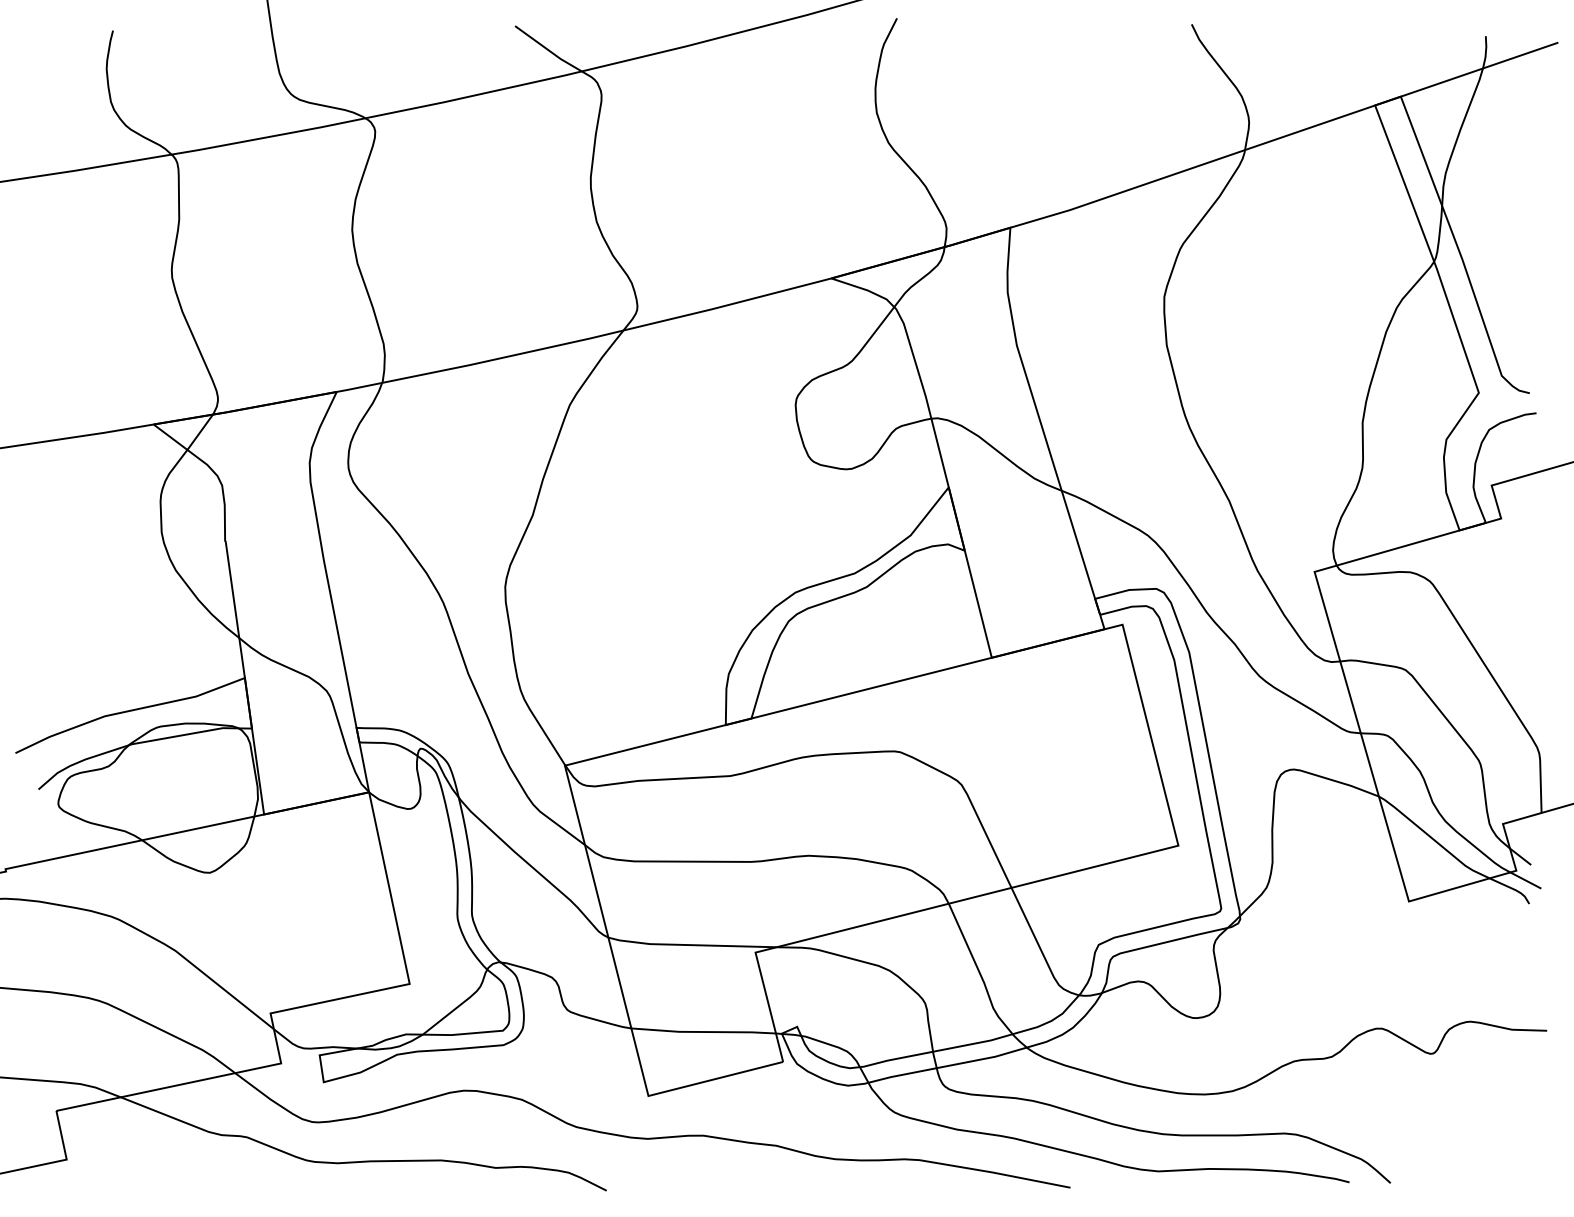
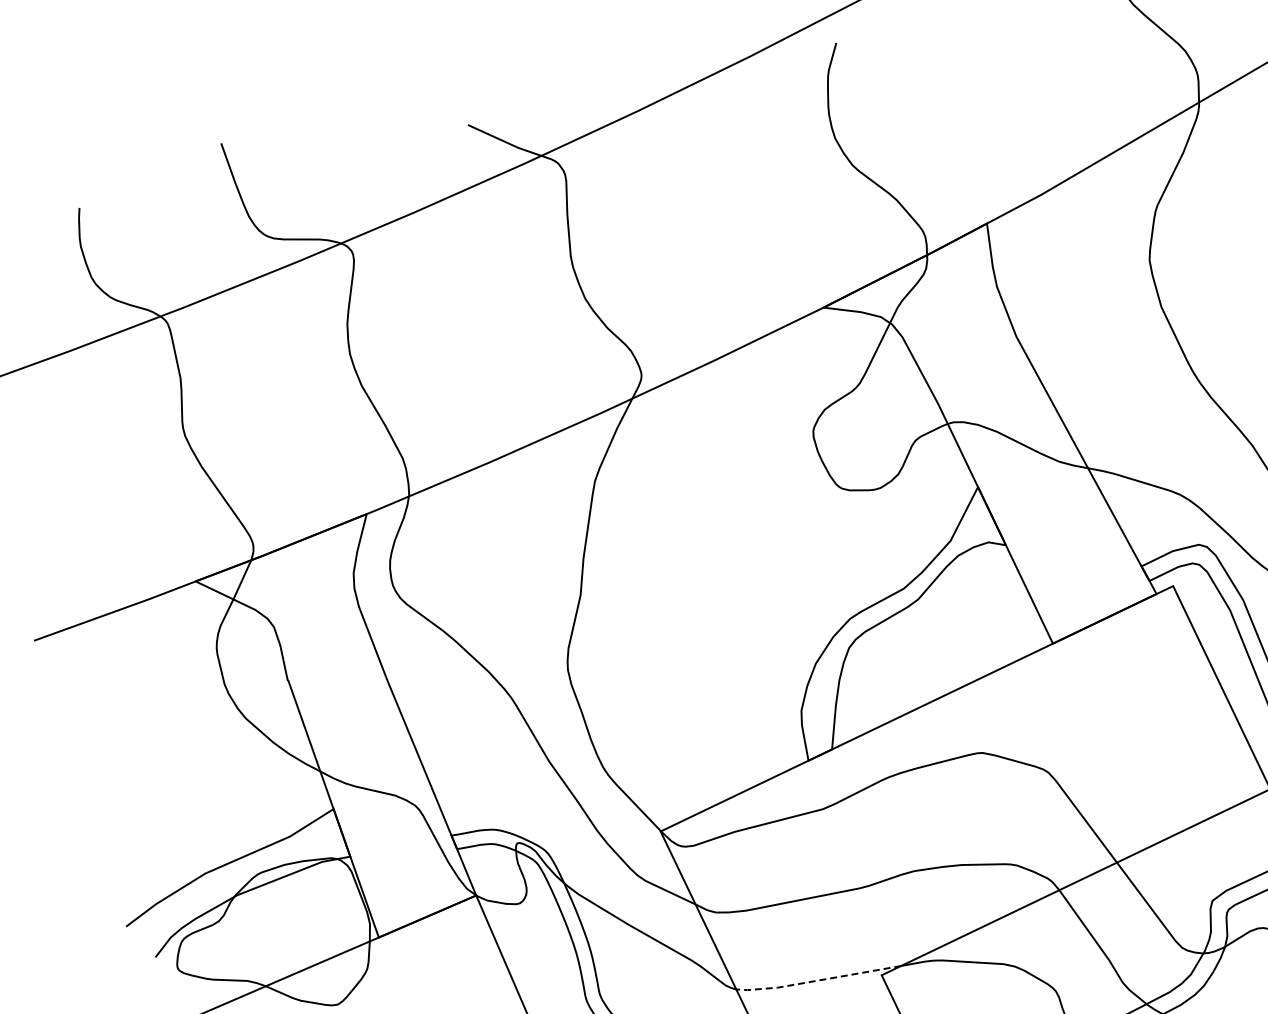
line: (690, 945) -> (817, 981), solid -> dashed

